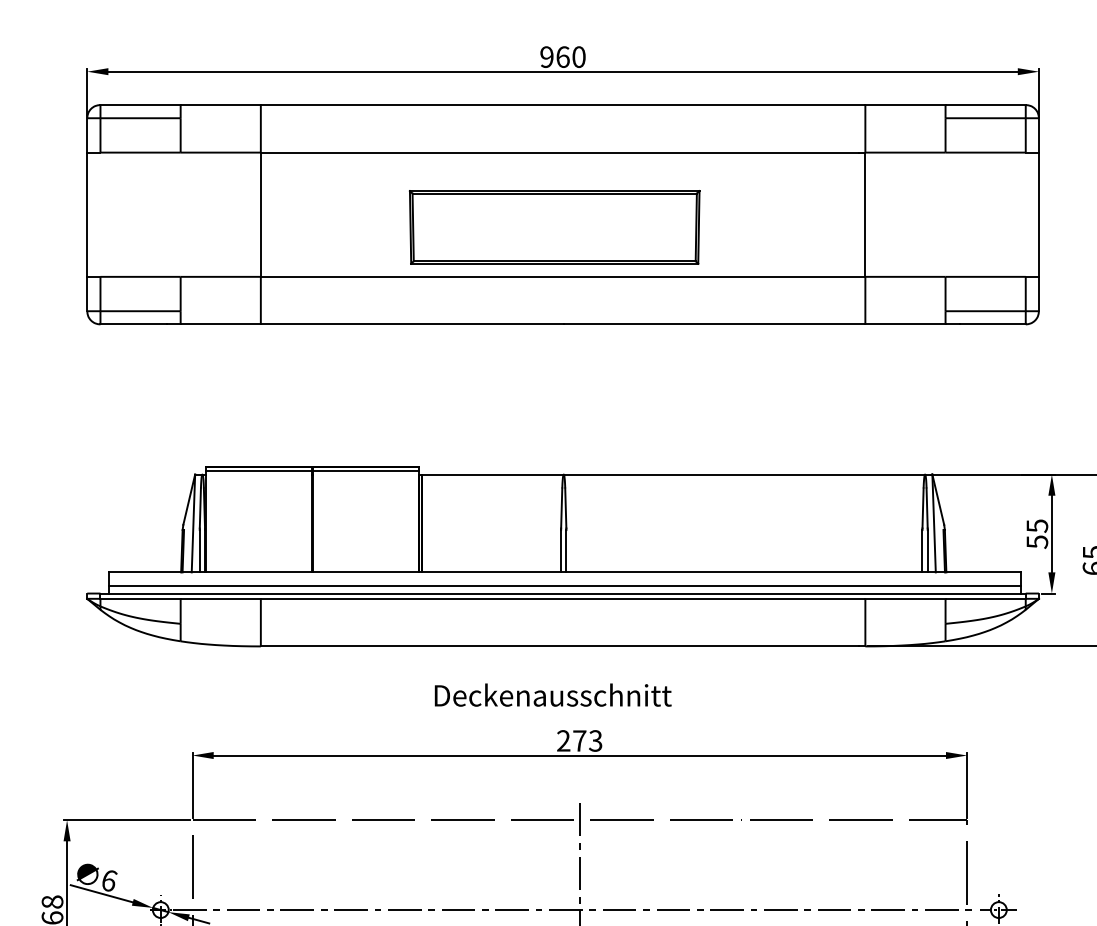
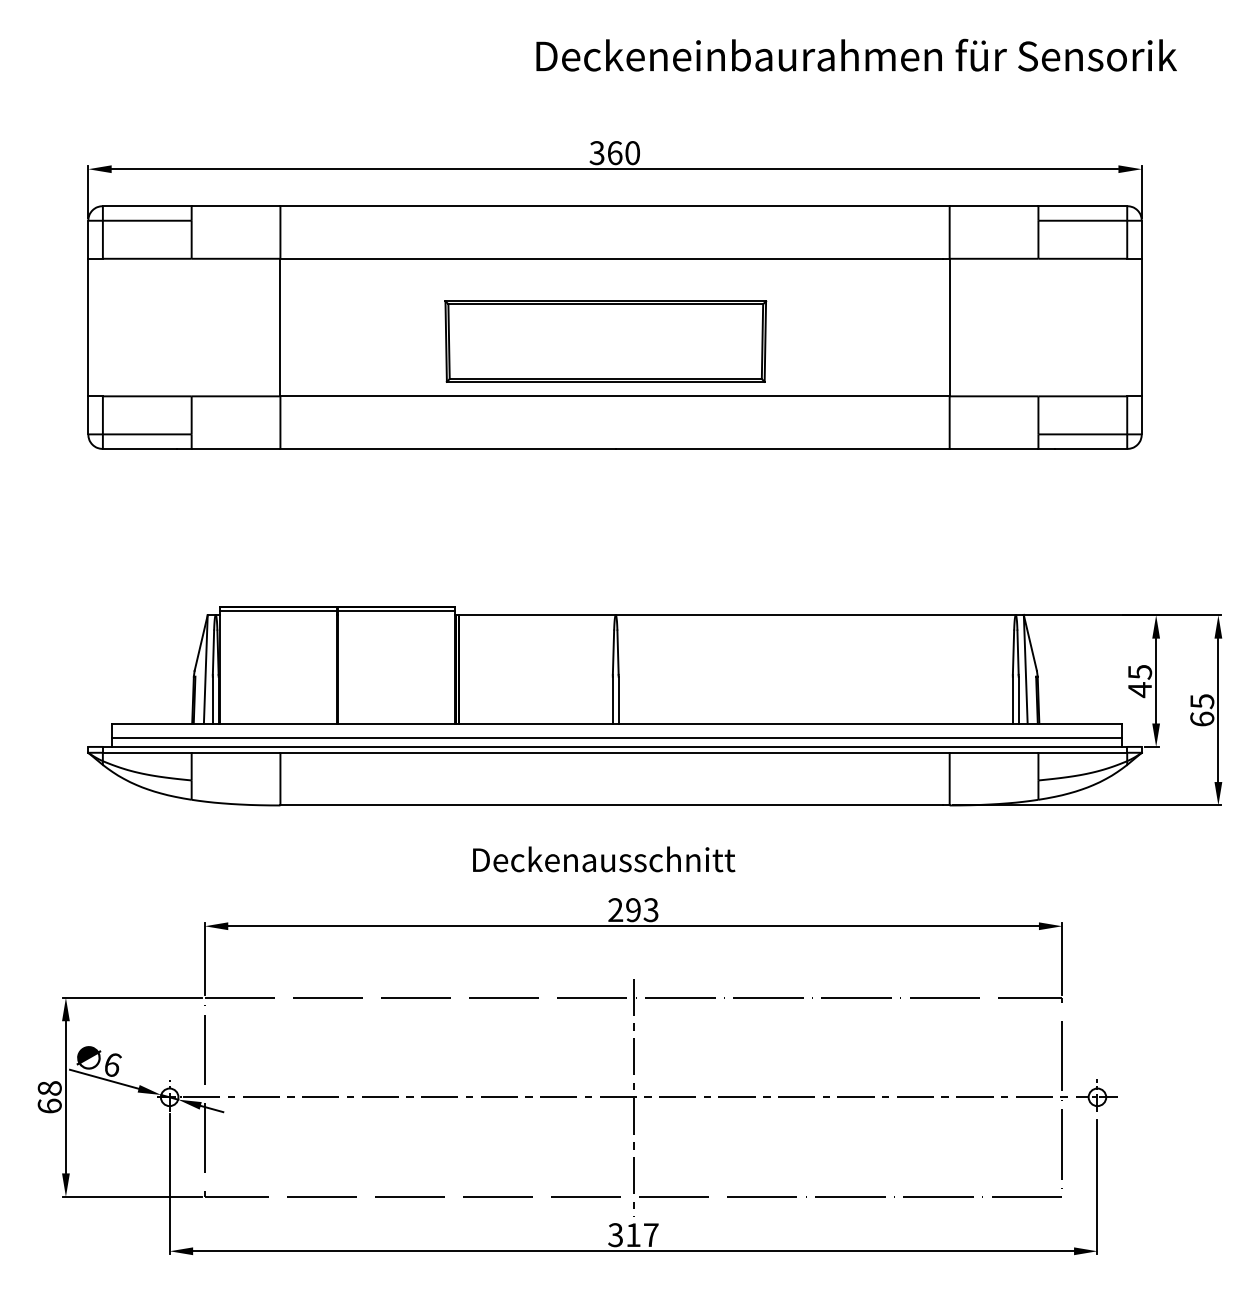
text: (546, 57) -> (596, 153), 960 -> 360
text: (1037, 542) -> (1140, 690), 55 -> 45
text: (579, 741) -> (633, 910), 273 -> 293

